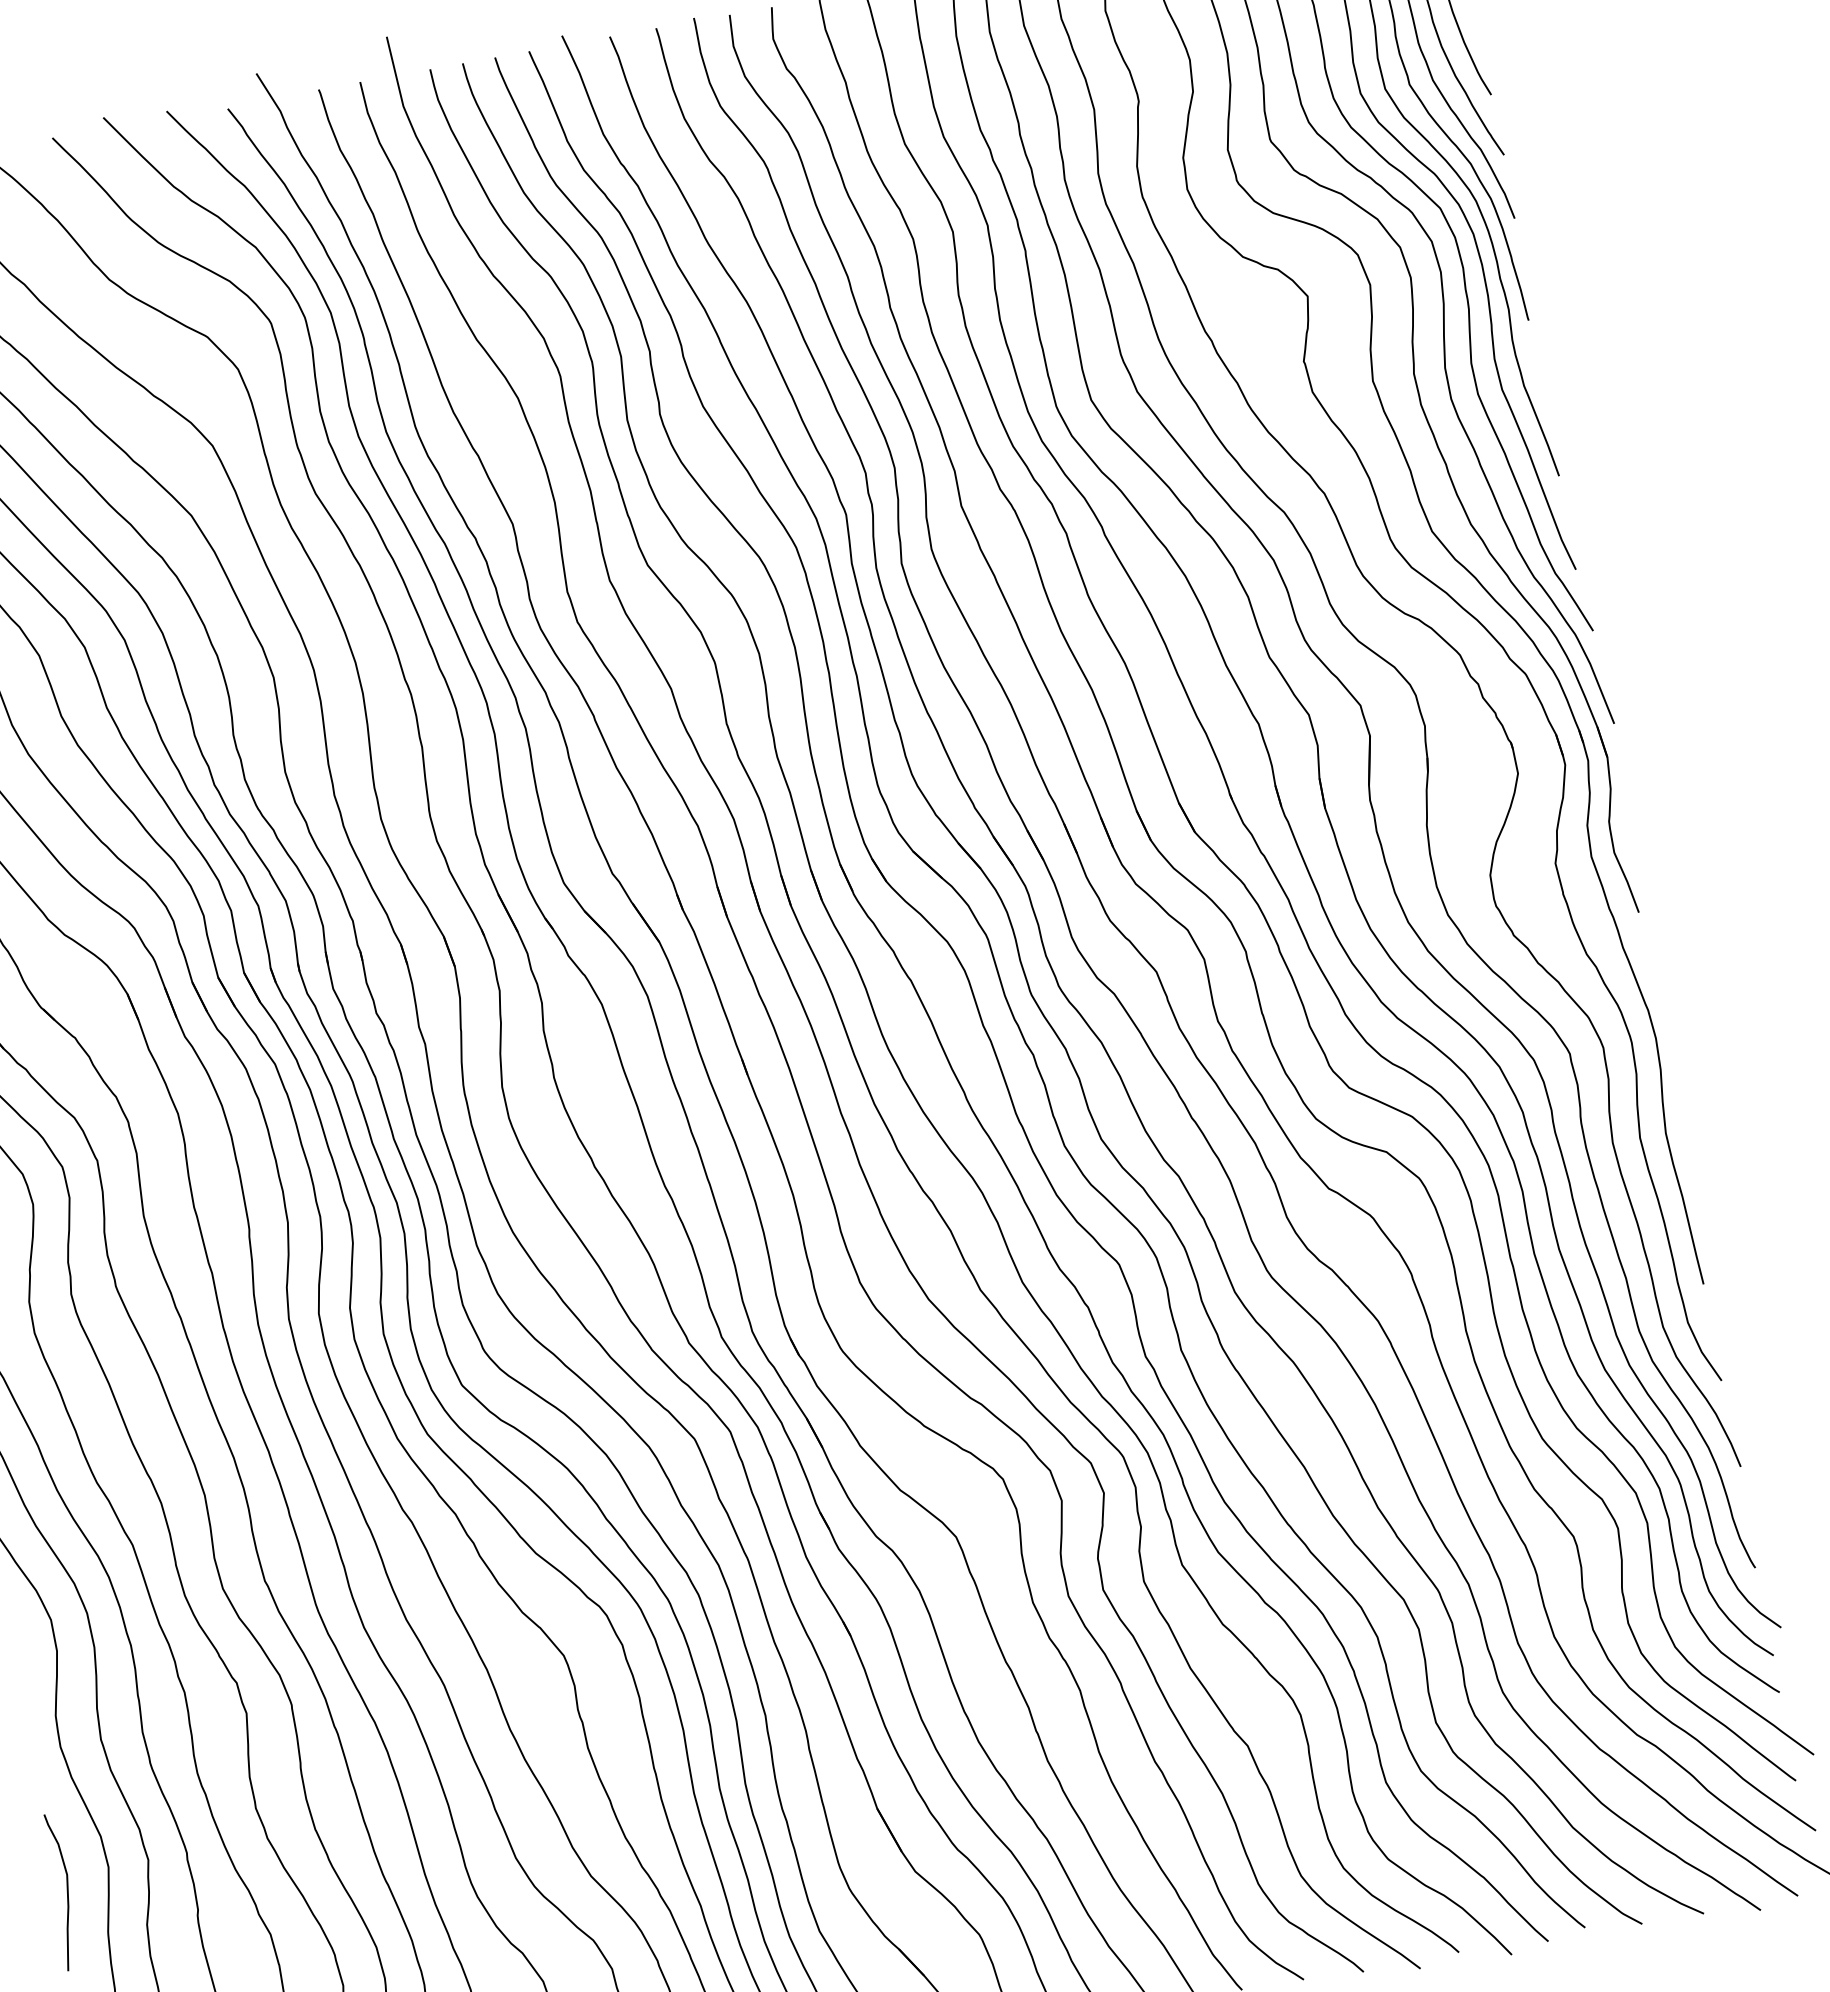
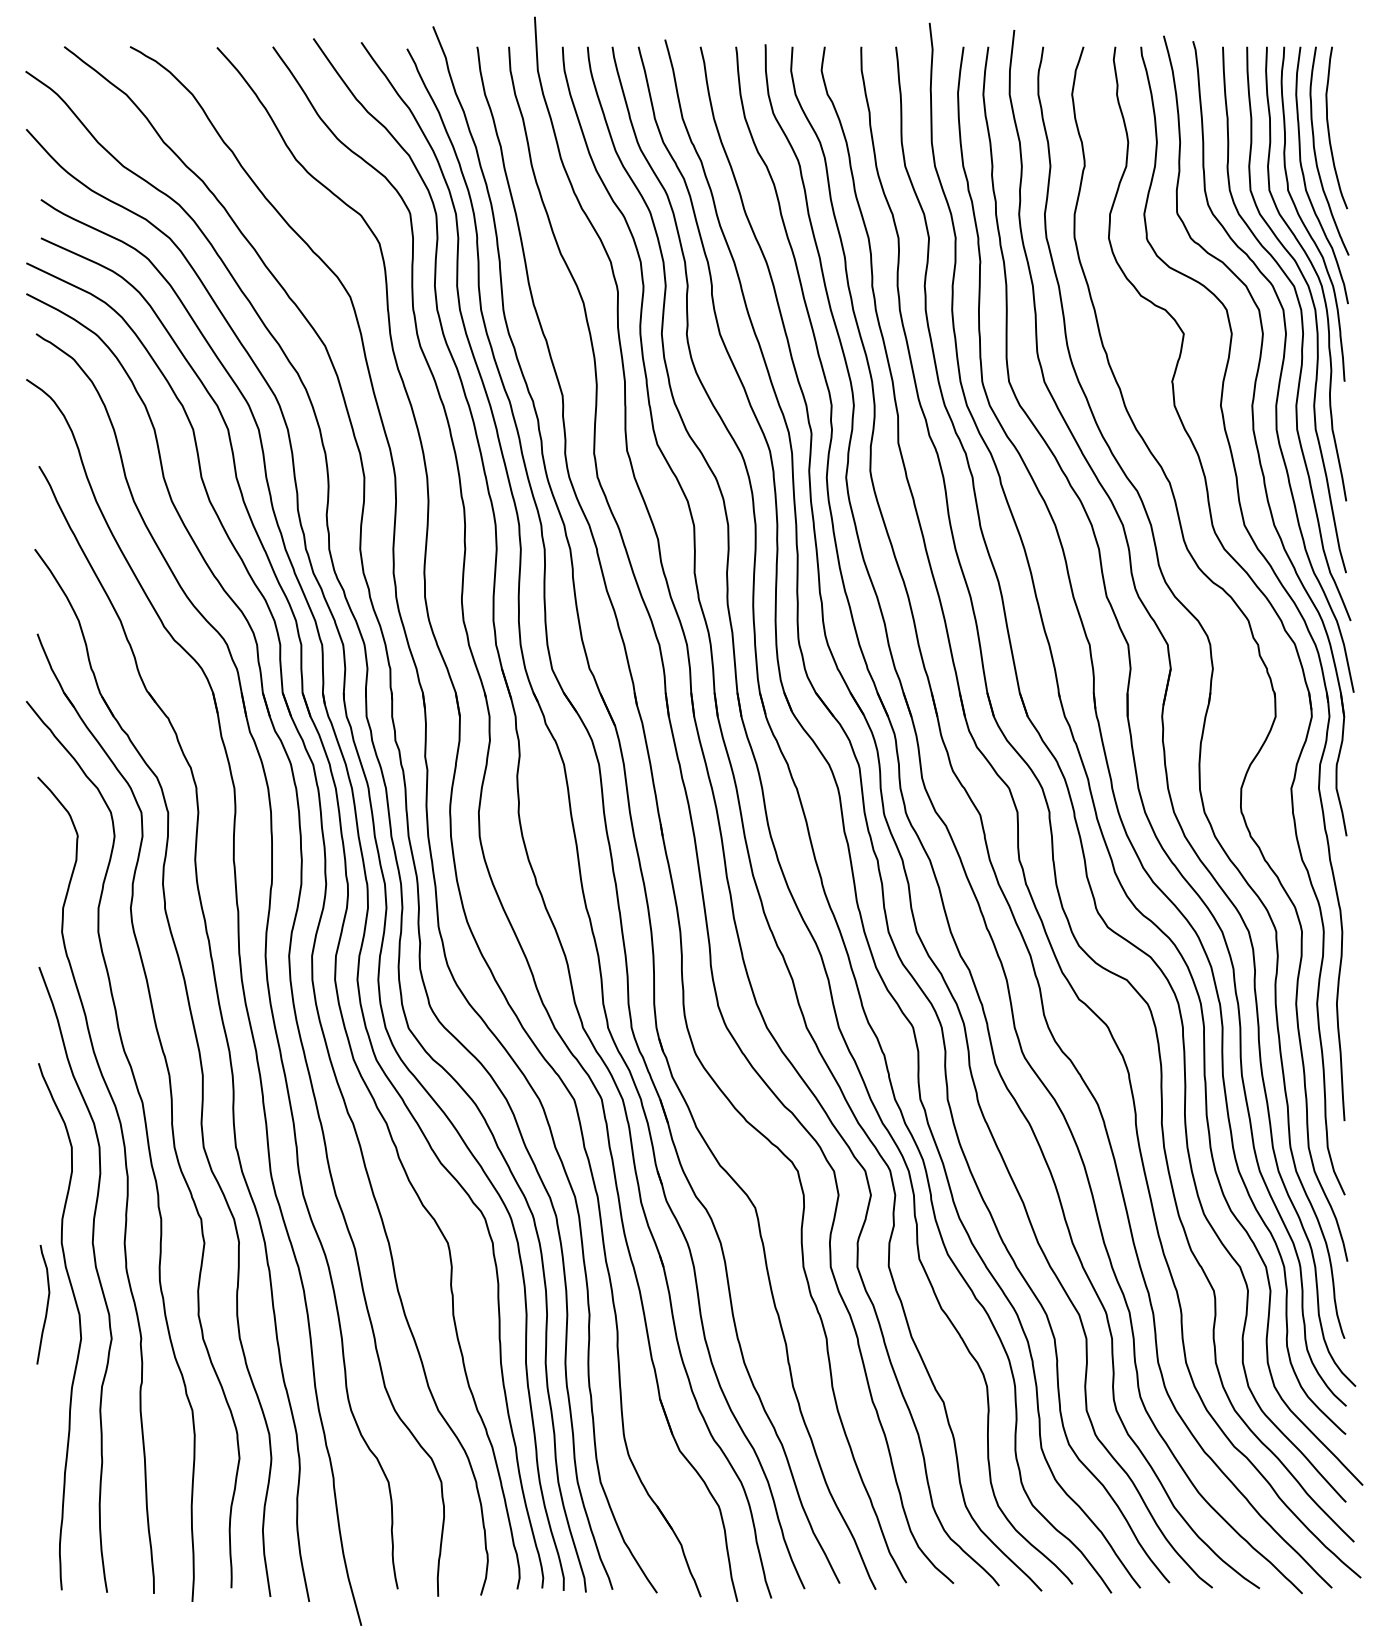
curve: (66, 1890) -> (46, 1304), moved

